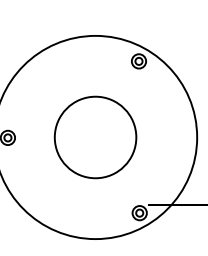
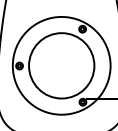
circle: (95, 136) -> (61, 65), size x1.67

